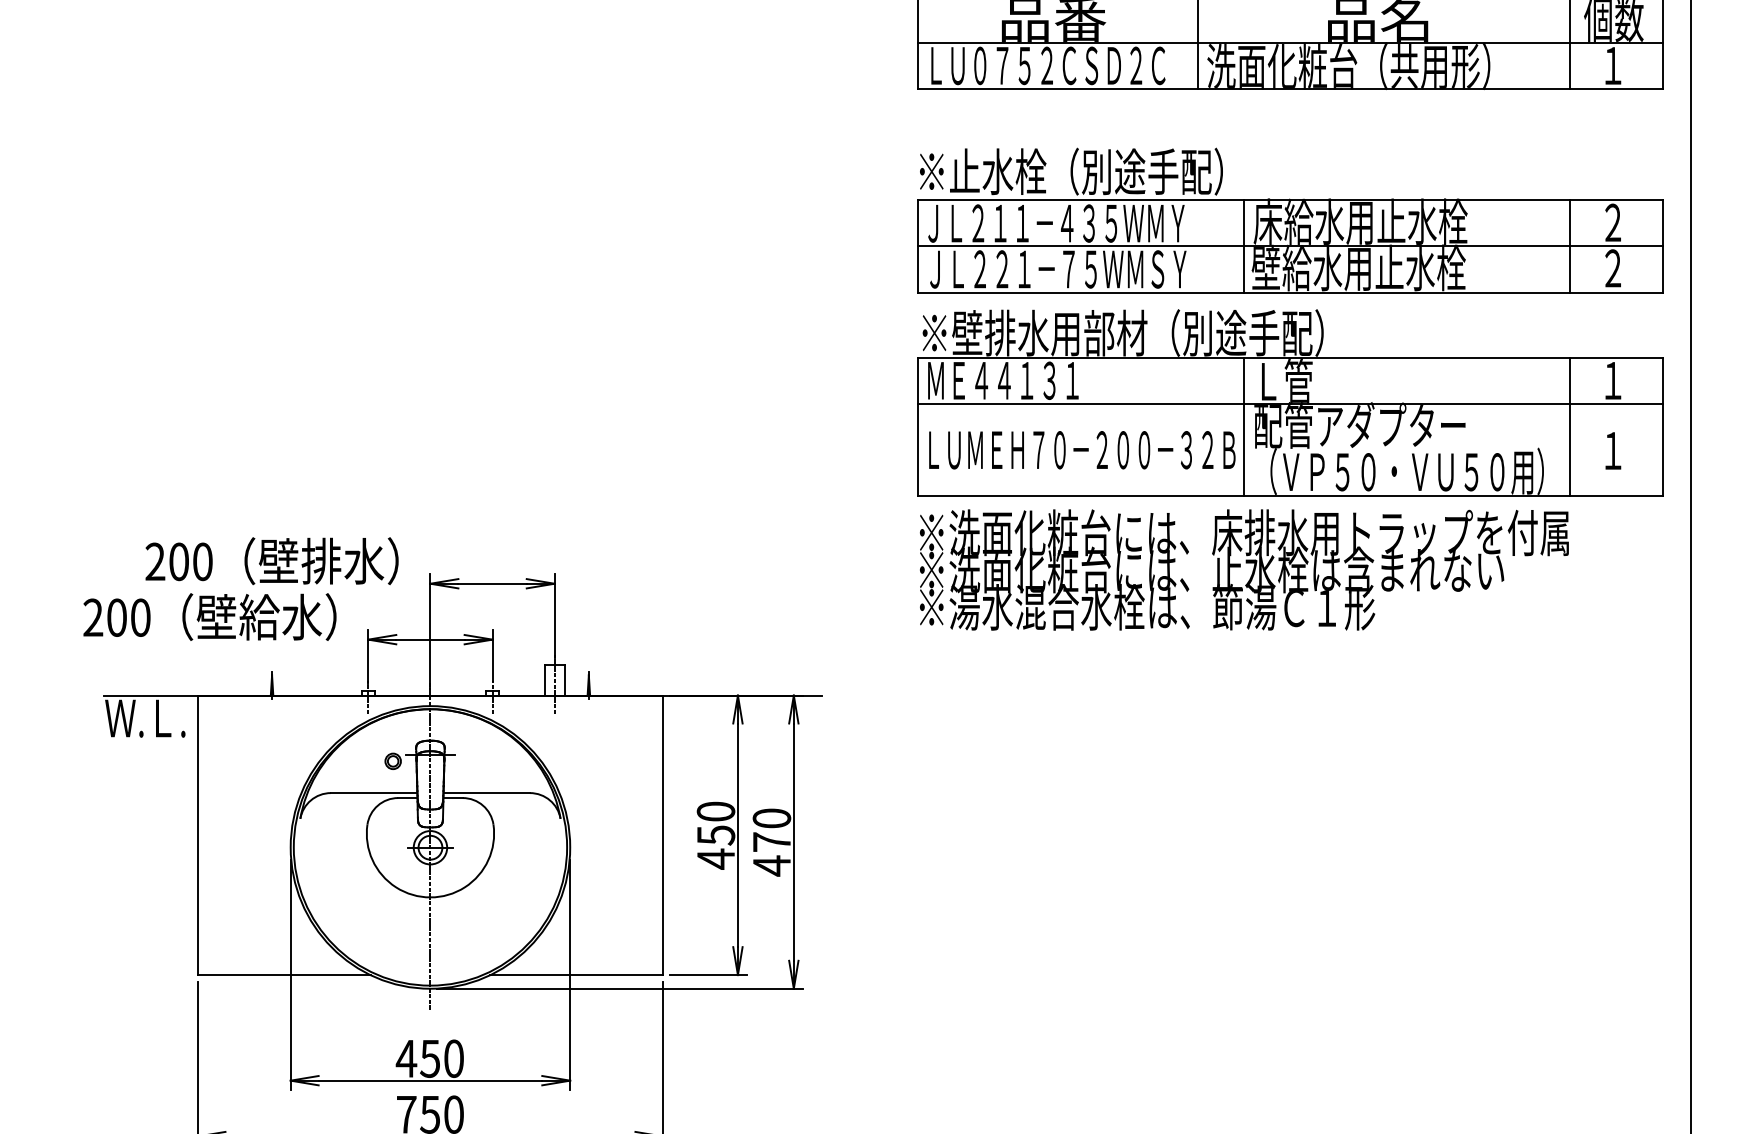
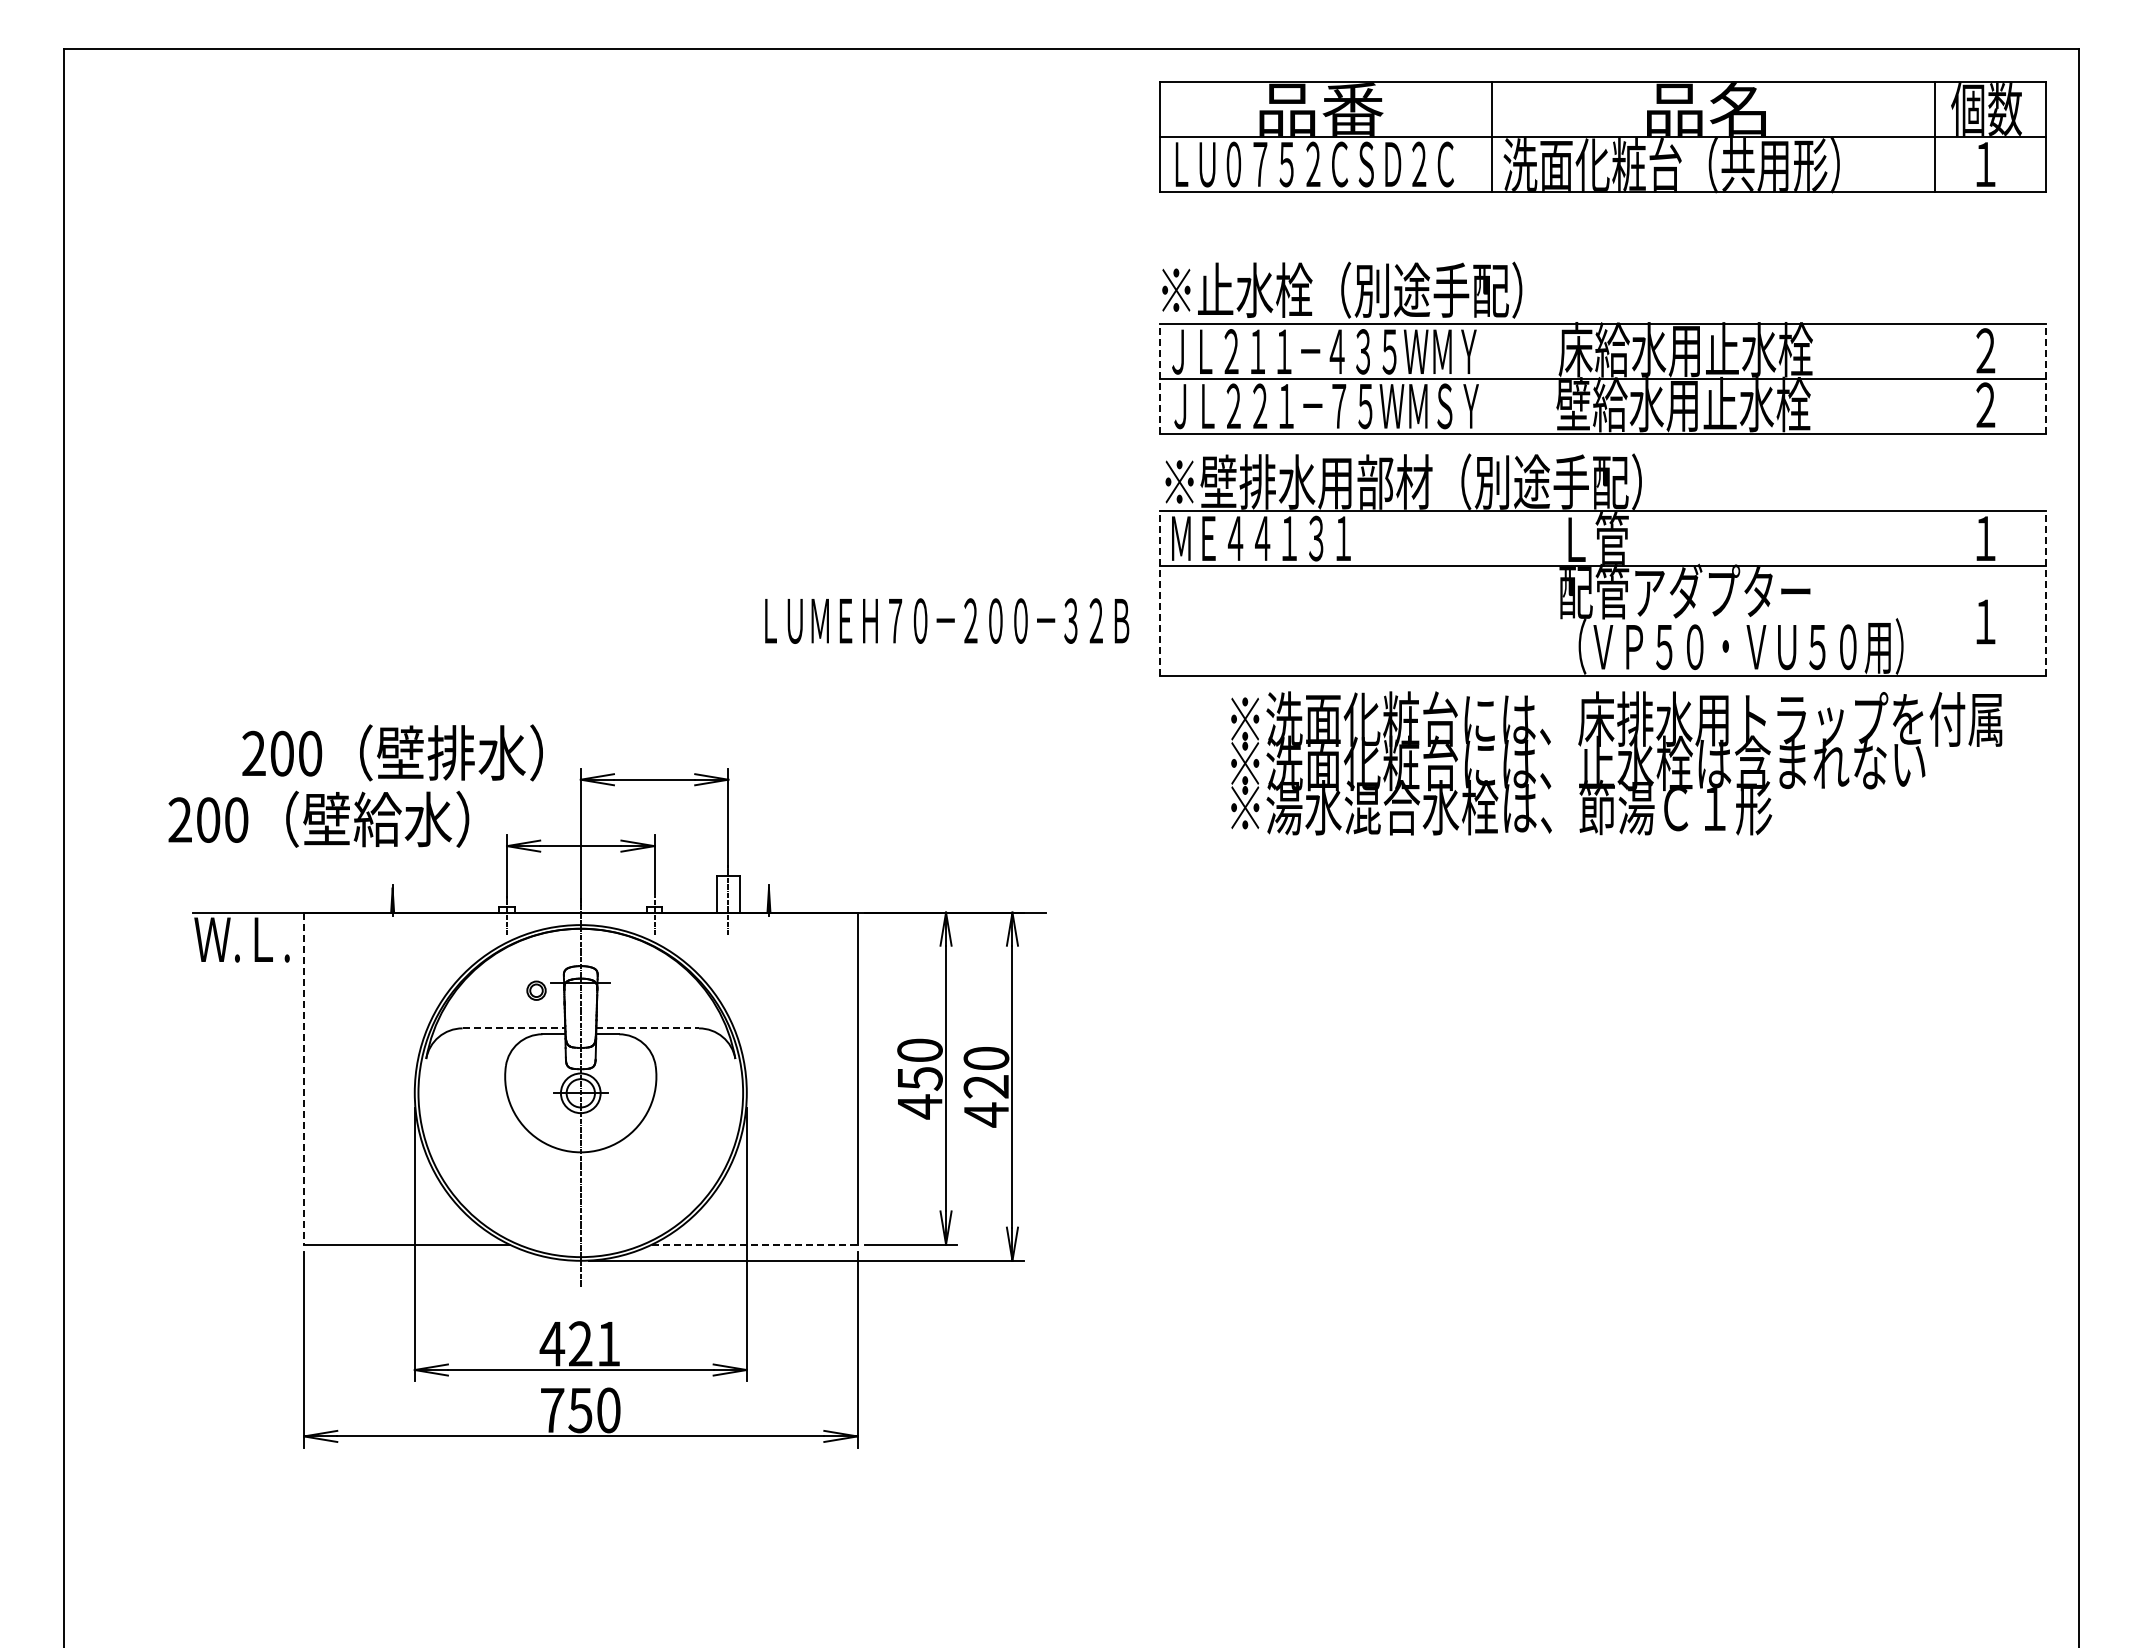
line: (918, 246) -> (1160, 379), solid -> dashed
line: (1244, 246) -> (1547, 378), removed
line: (1570, 246) -> (1934, 378), removed
line: (1663, 246) -> (2045, 379), solid -> dashed
line: (918, 426) -> (1160, 593), solid -> dashed
line: (1244, 426) -> (1547, 593), removed
line: (1570, 426) -> (1934, 593), removed
line: (1663, 426) -> (2045, 593), solid -> dashed
text: (1082, 449) -> (947, 620), moved
text: (1244, 570) -> (1616, 763), moved
line: (374, 793) -> (514, 1028), solid -> dashed
line: (487, 793) -> (648, 1028), solid -> dashed
line: (197, 836) -> (304, 1079), solid -> dashed
text: (771, 841) -> (985, 1086), 470 -> 420
line: (576, 975) -> (754, 1244), solid -> dashed
text: (441, 1058) -> (594, 1343), 450 -> 421

